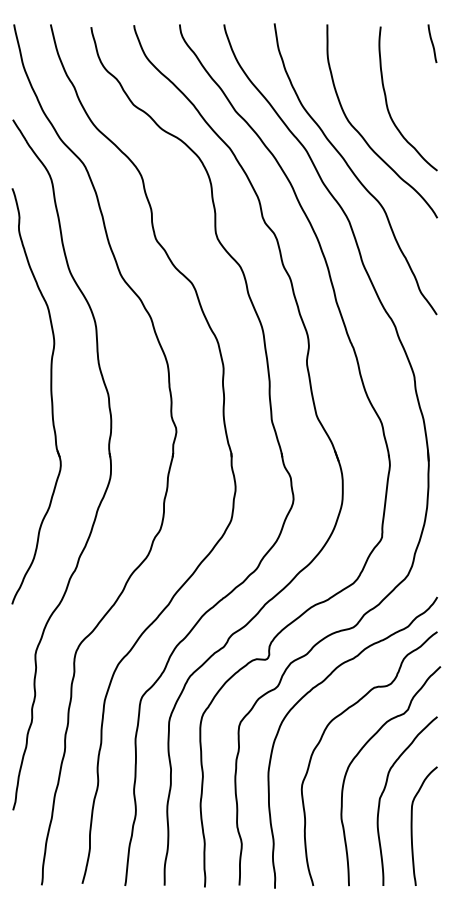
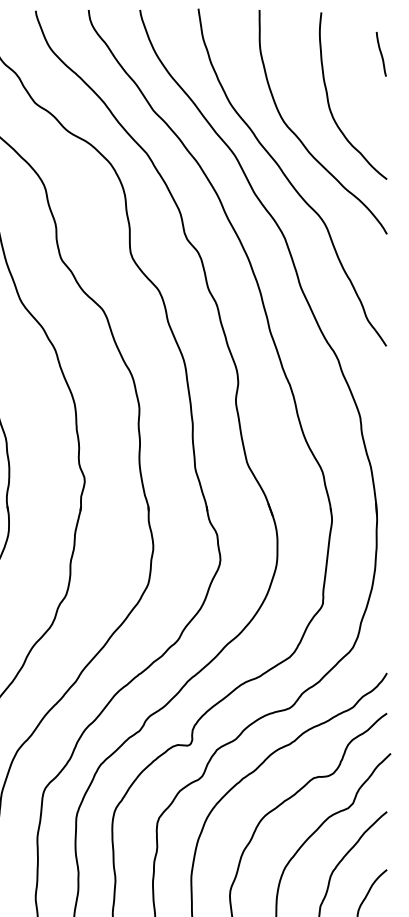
line: (432, 43) -> (381, 53), moved

